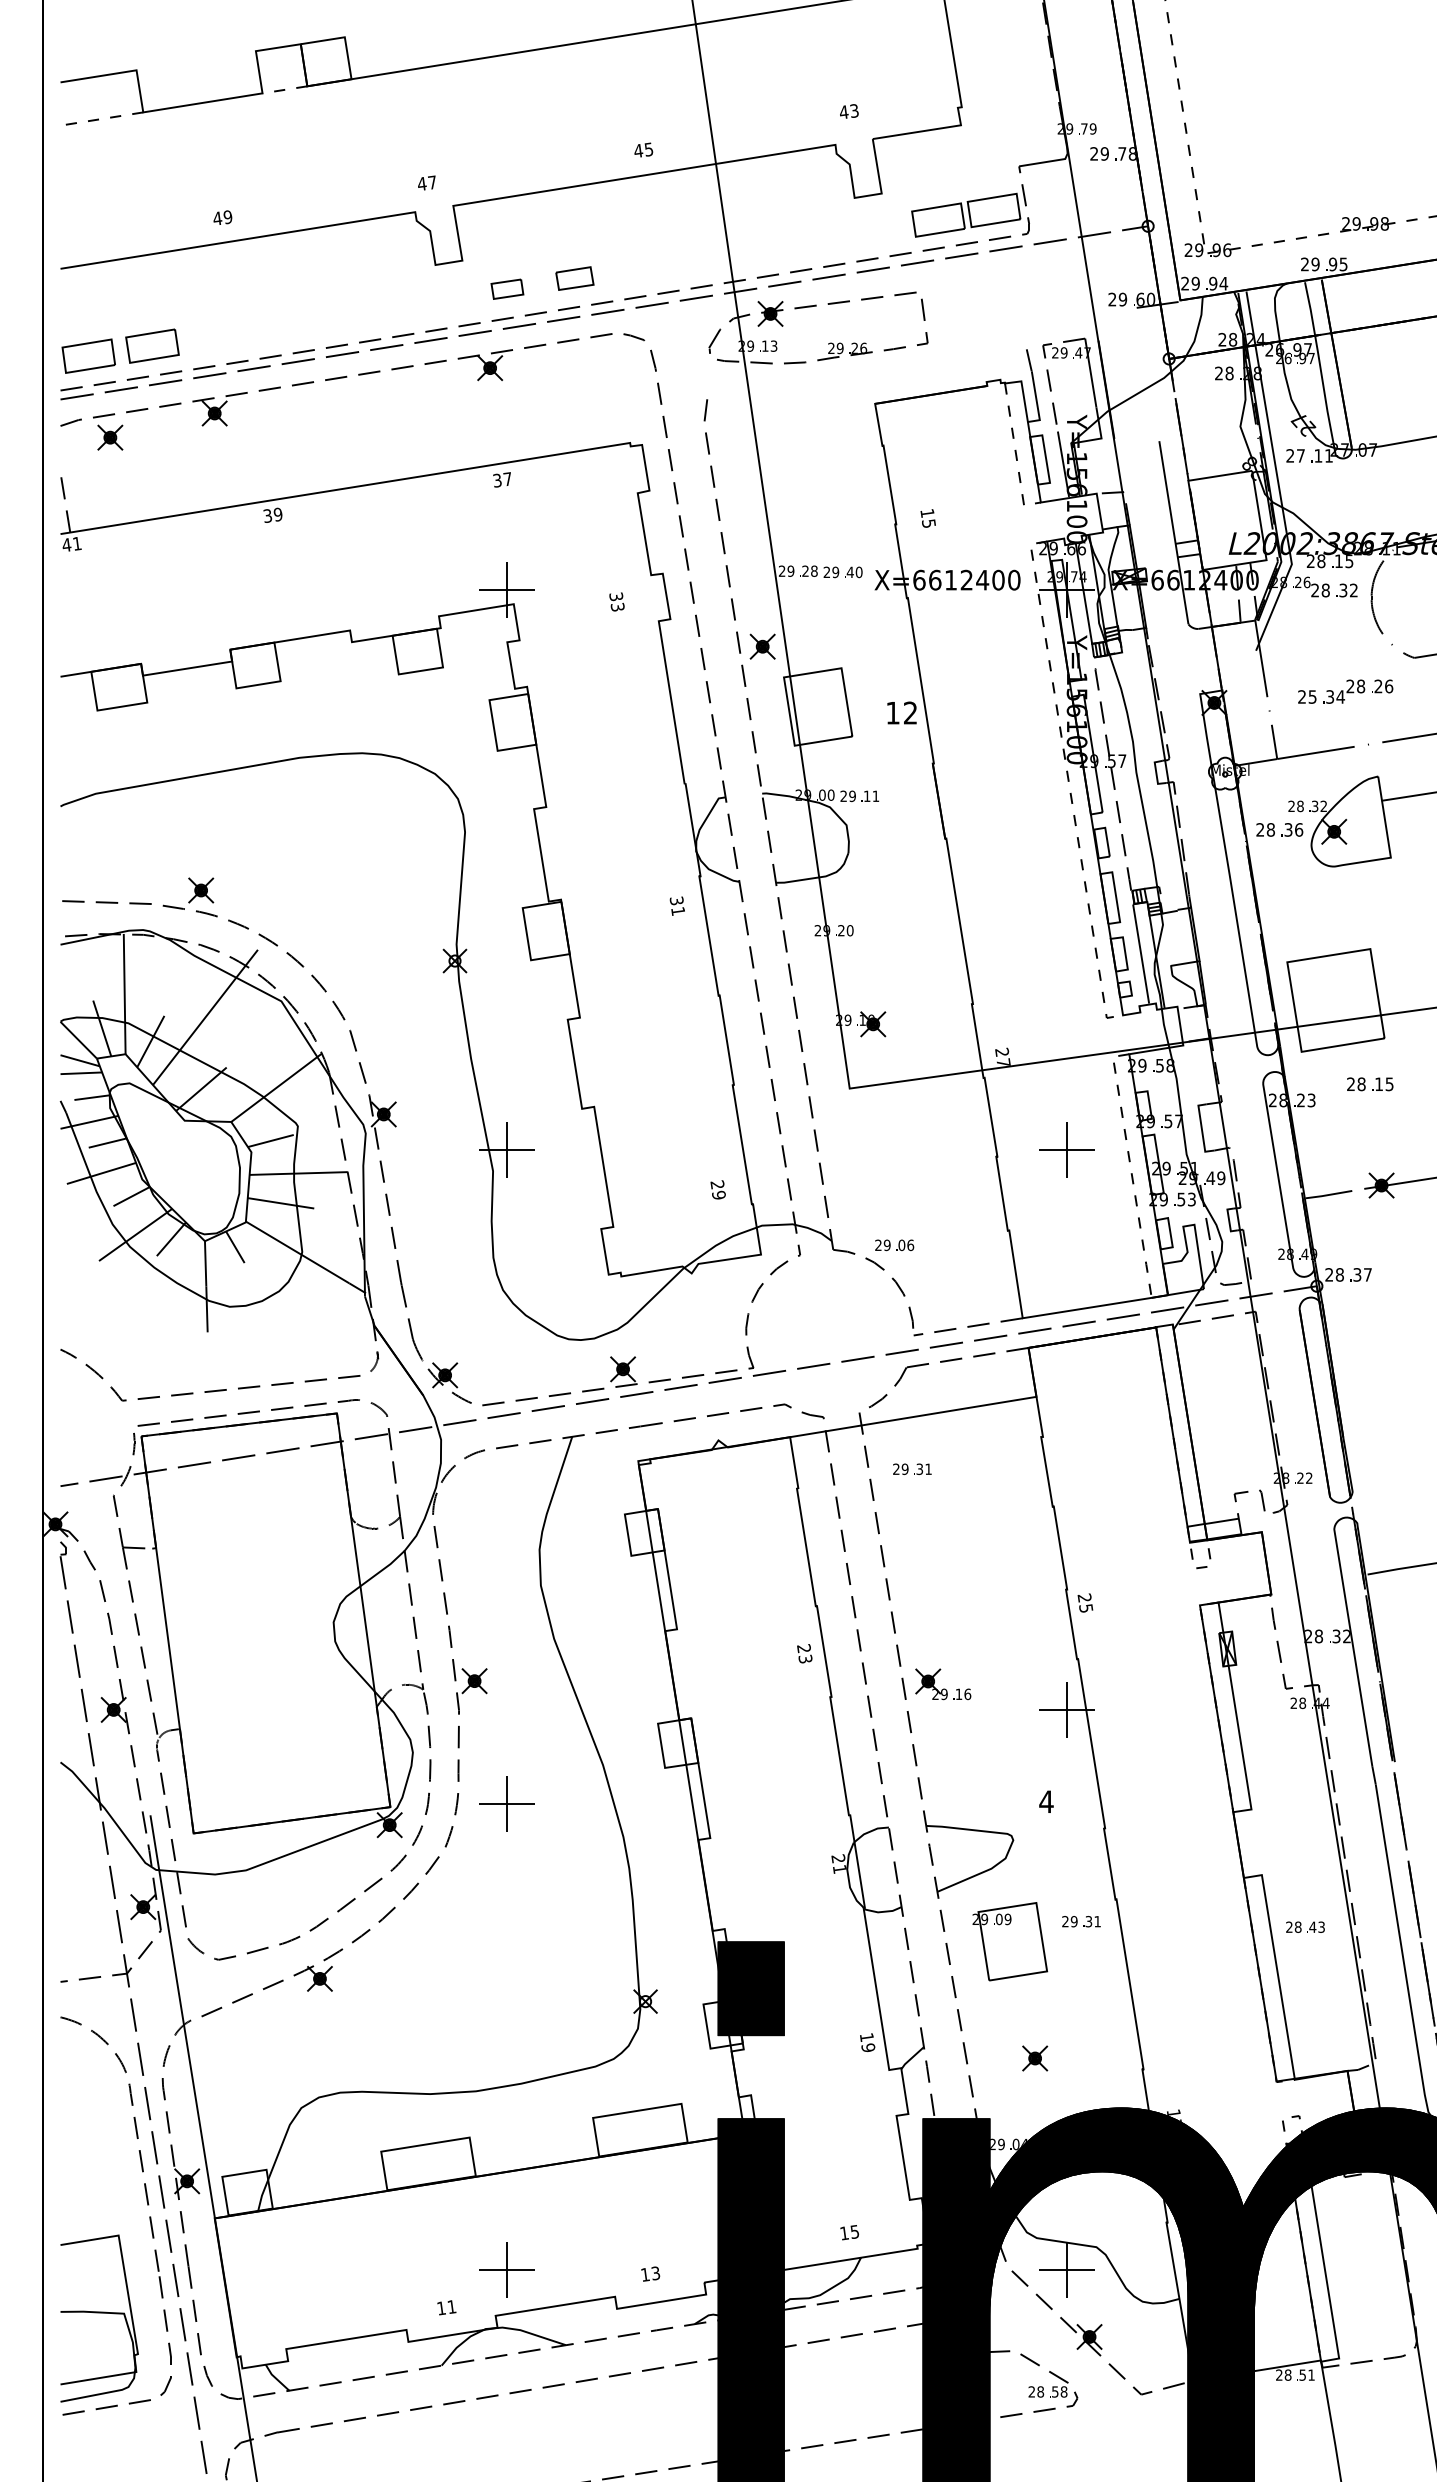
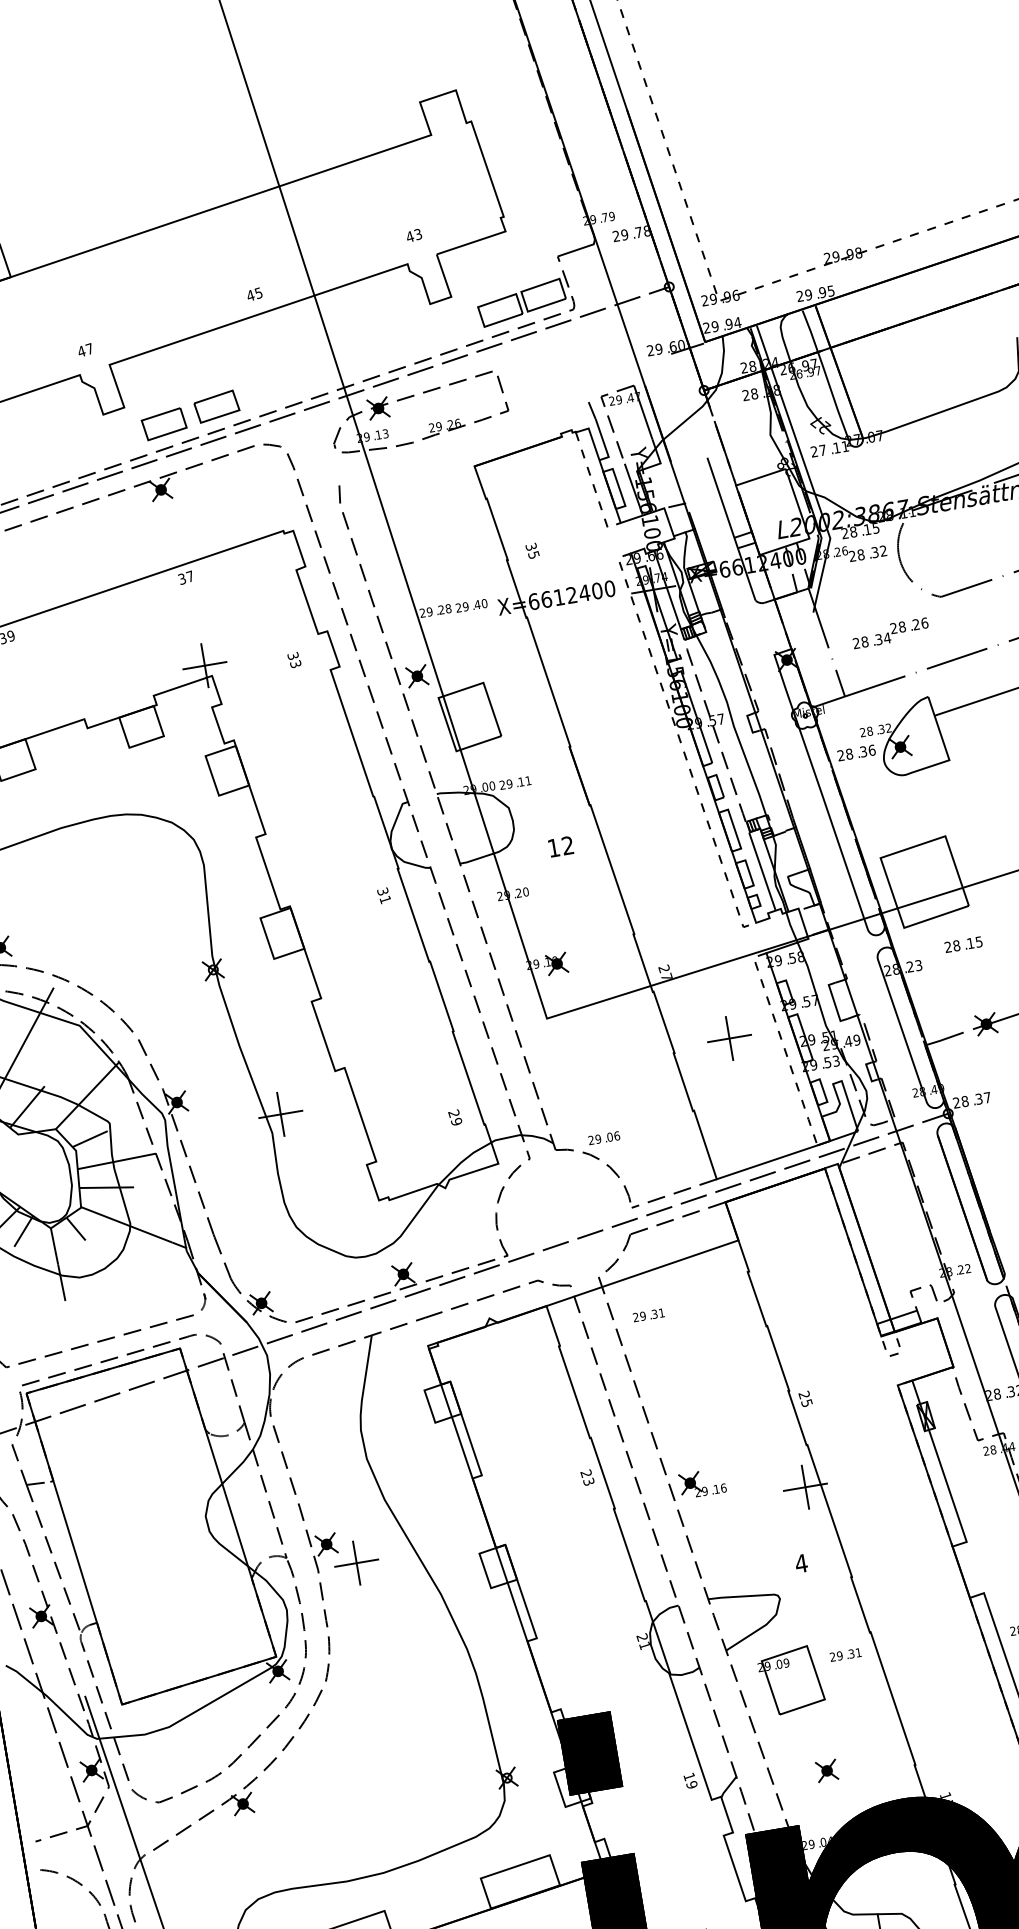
part: (574, 278) -> (216, 406), size x1.43
part: (507, 289) -> (164, 424), size x1.67
text: (927, 513) -> (531, 547), 15 -> 35
text: (1312, 696) -> (864, 641), 25 -> 28
text: (901, 712) -> (560, 846), moved
part: (506, 1803) -> (356, 1562), moved

